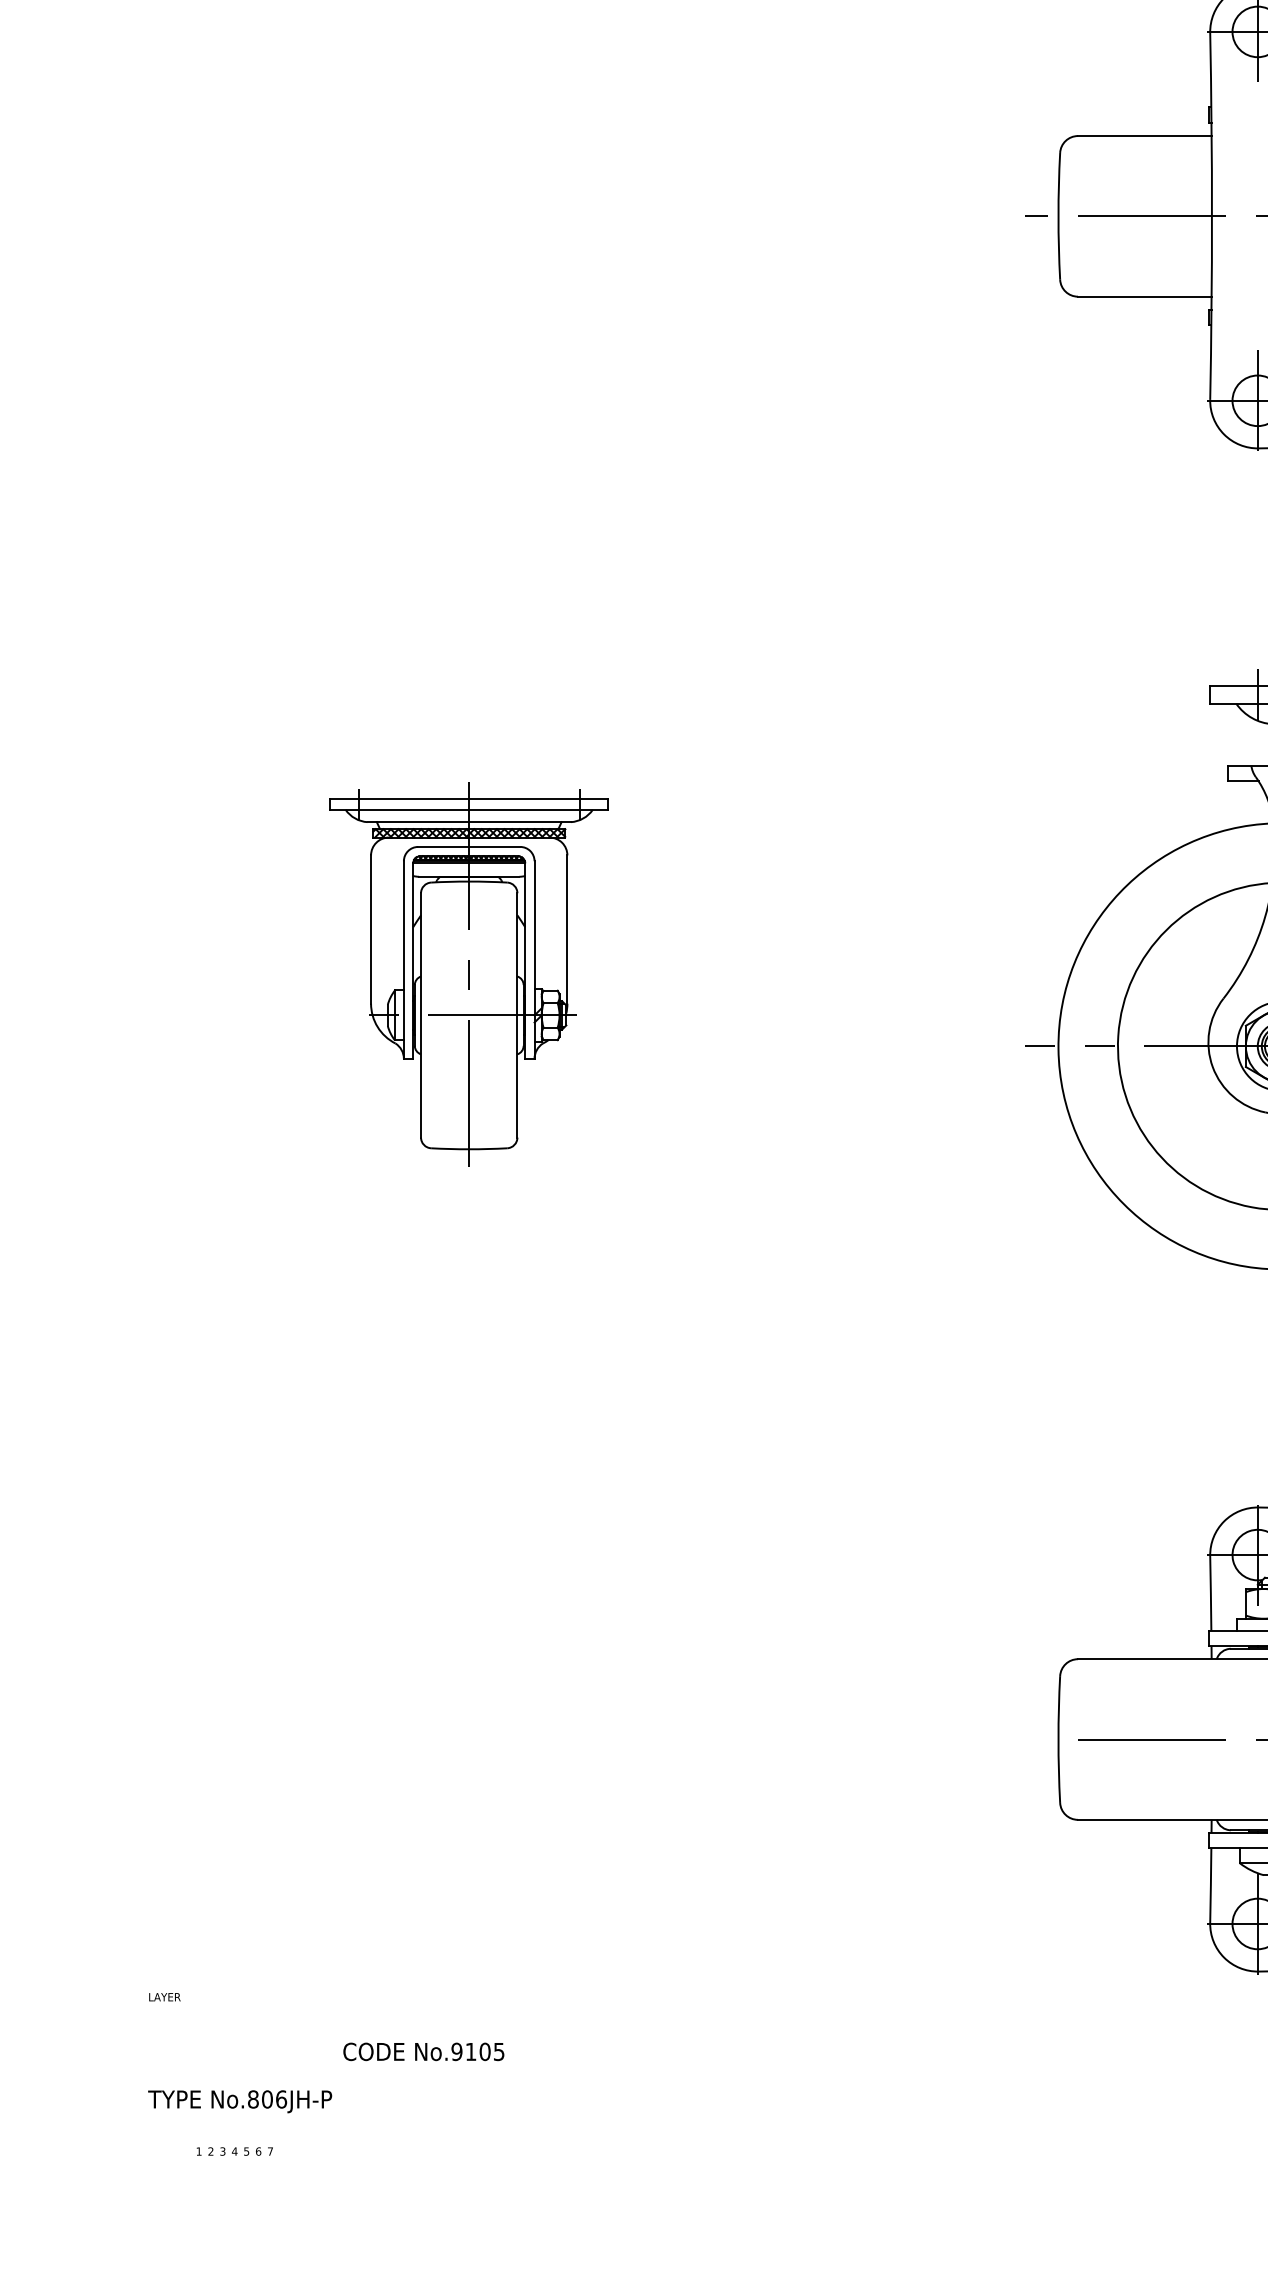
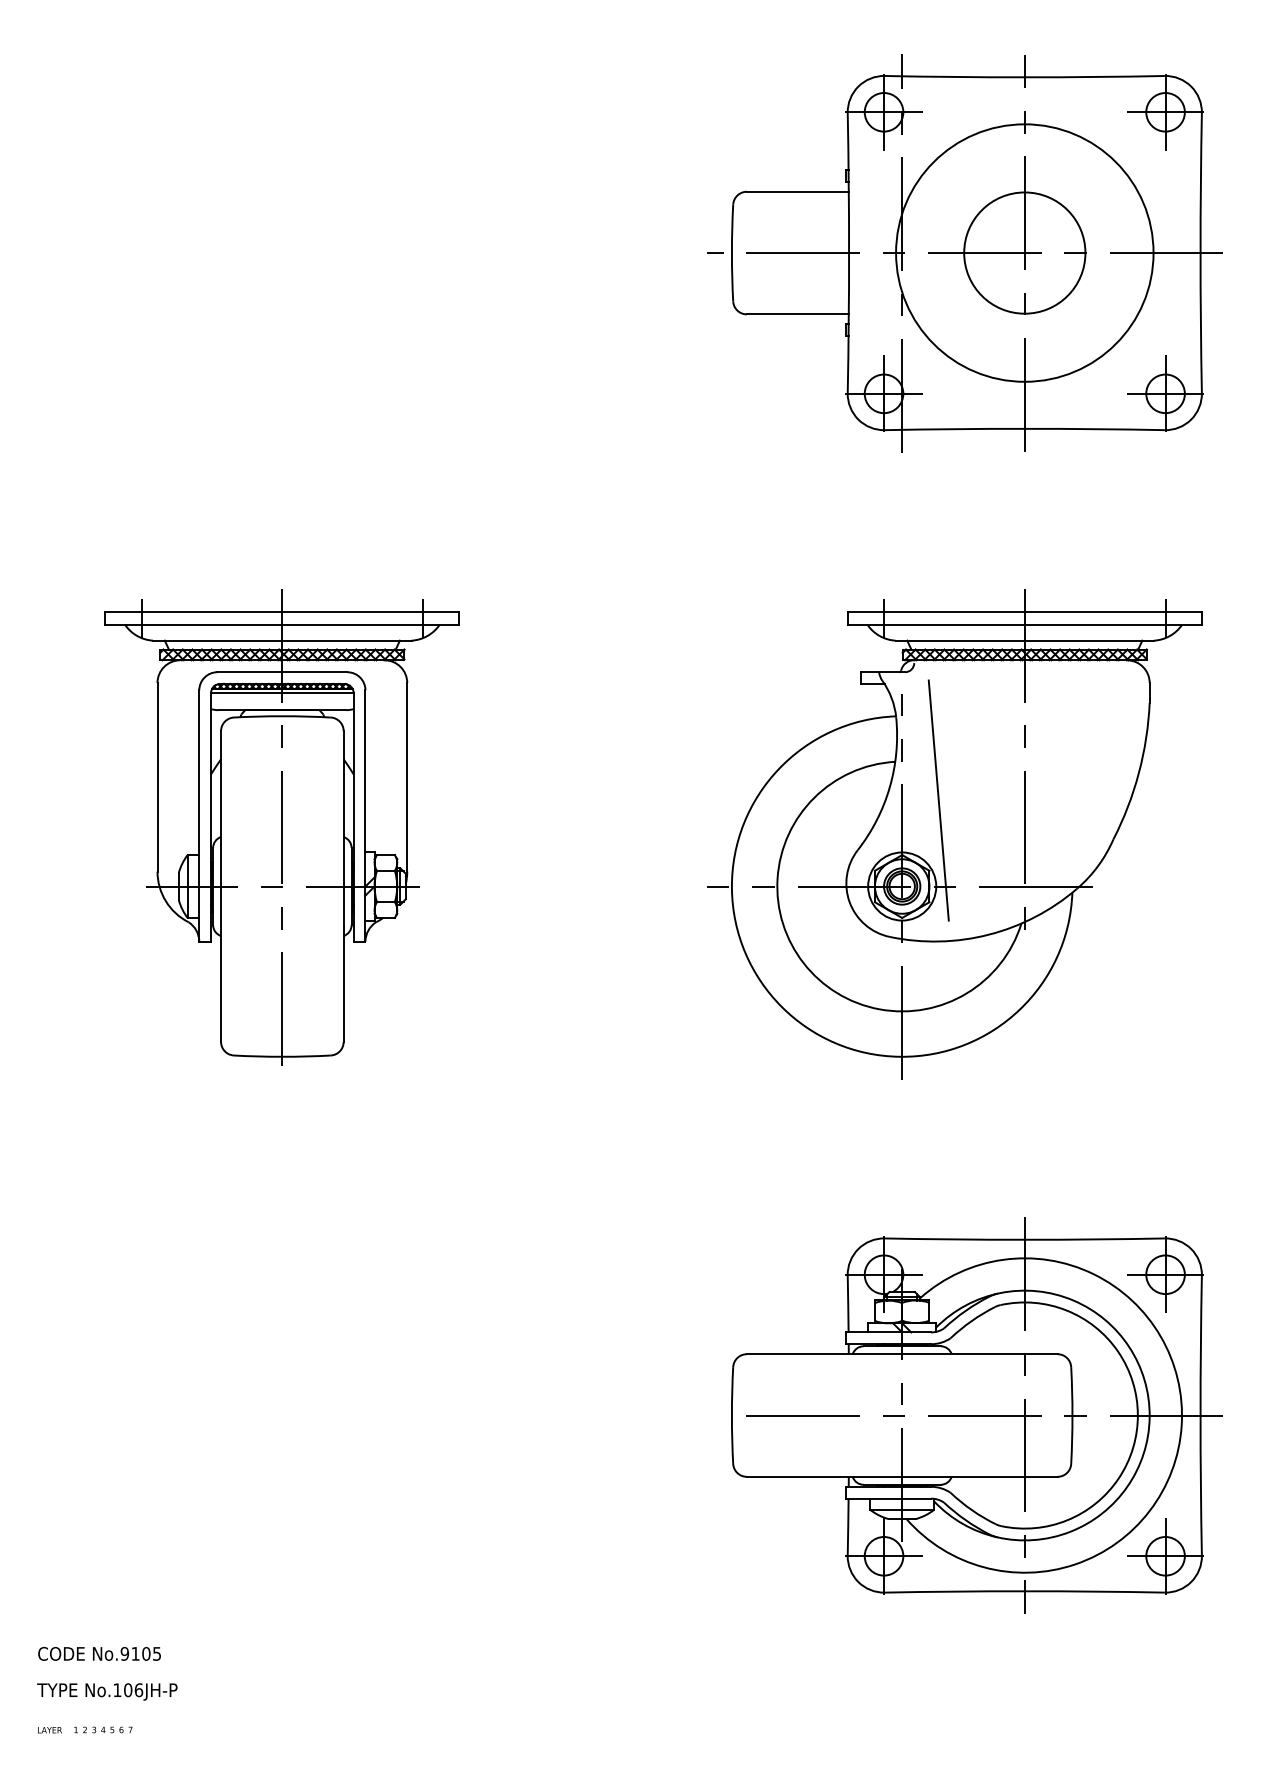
part: (468, 969) -> (281, 827), size x1.67
text: (164, 1997) -> (49, 1730), moved
text: (423, 2051) -> (99, 1653), moved
text: (253, 2099) -> (117, 1690), No.806JH-P -> No.106JH-P

